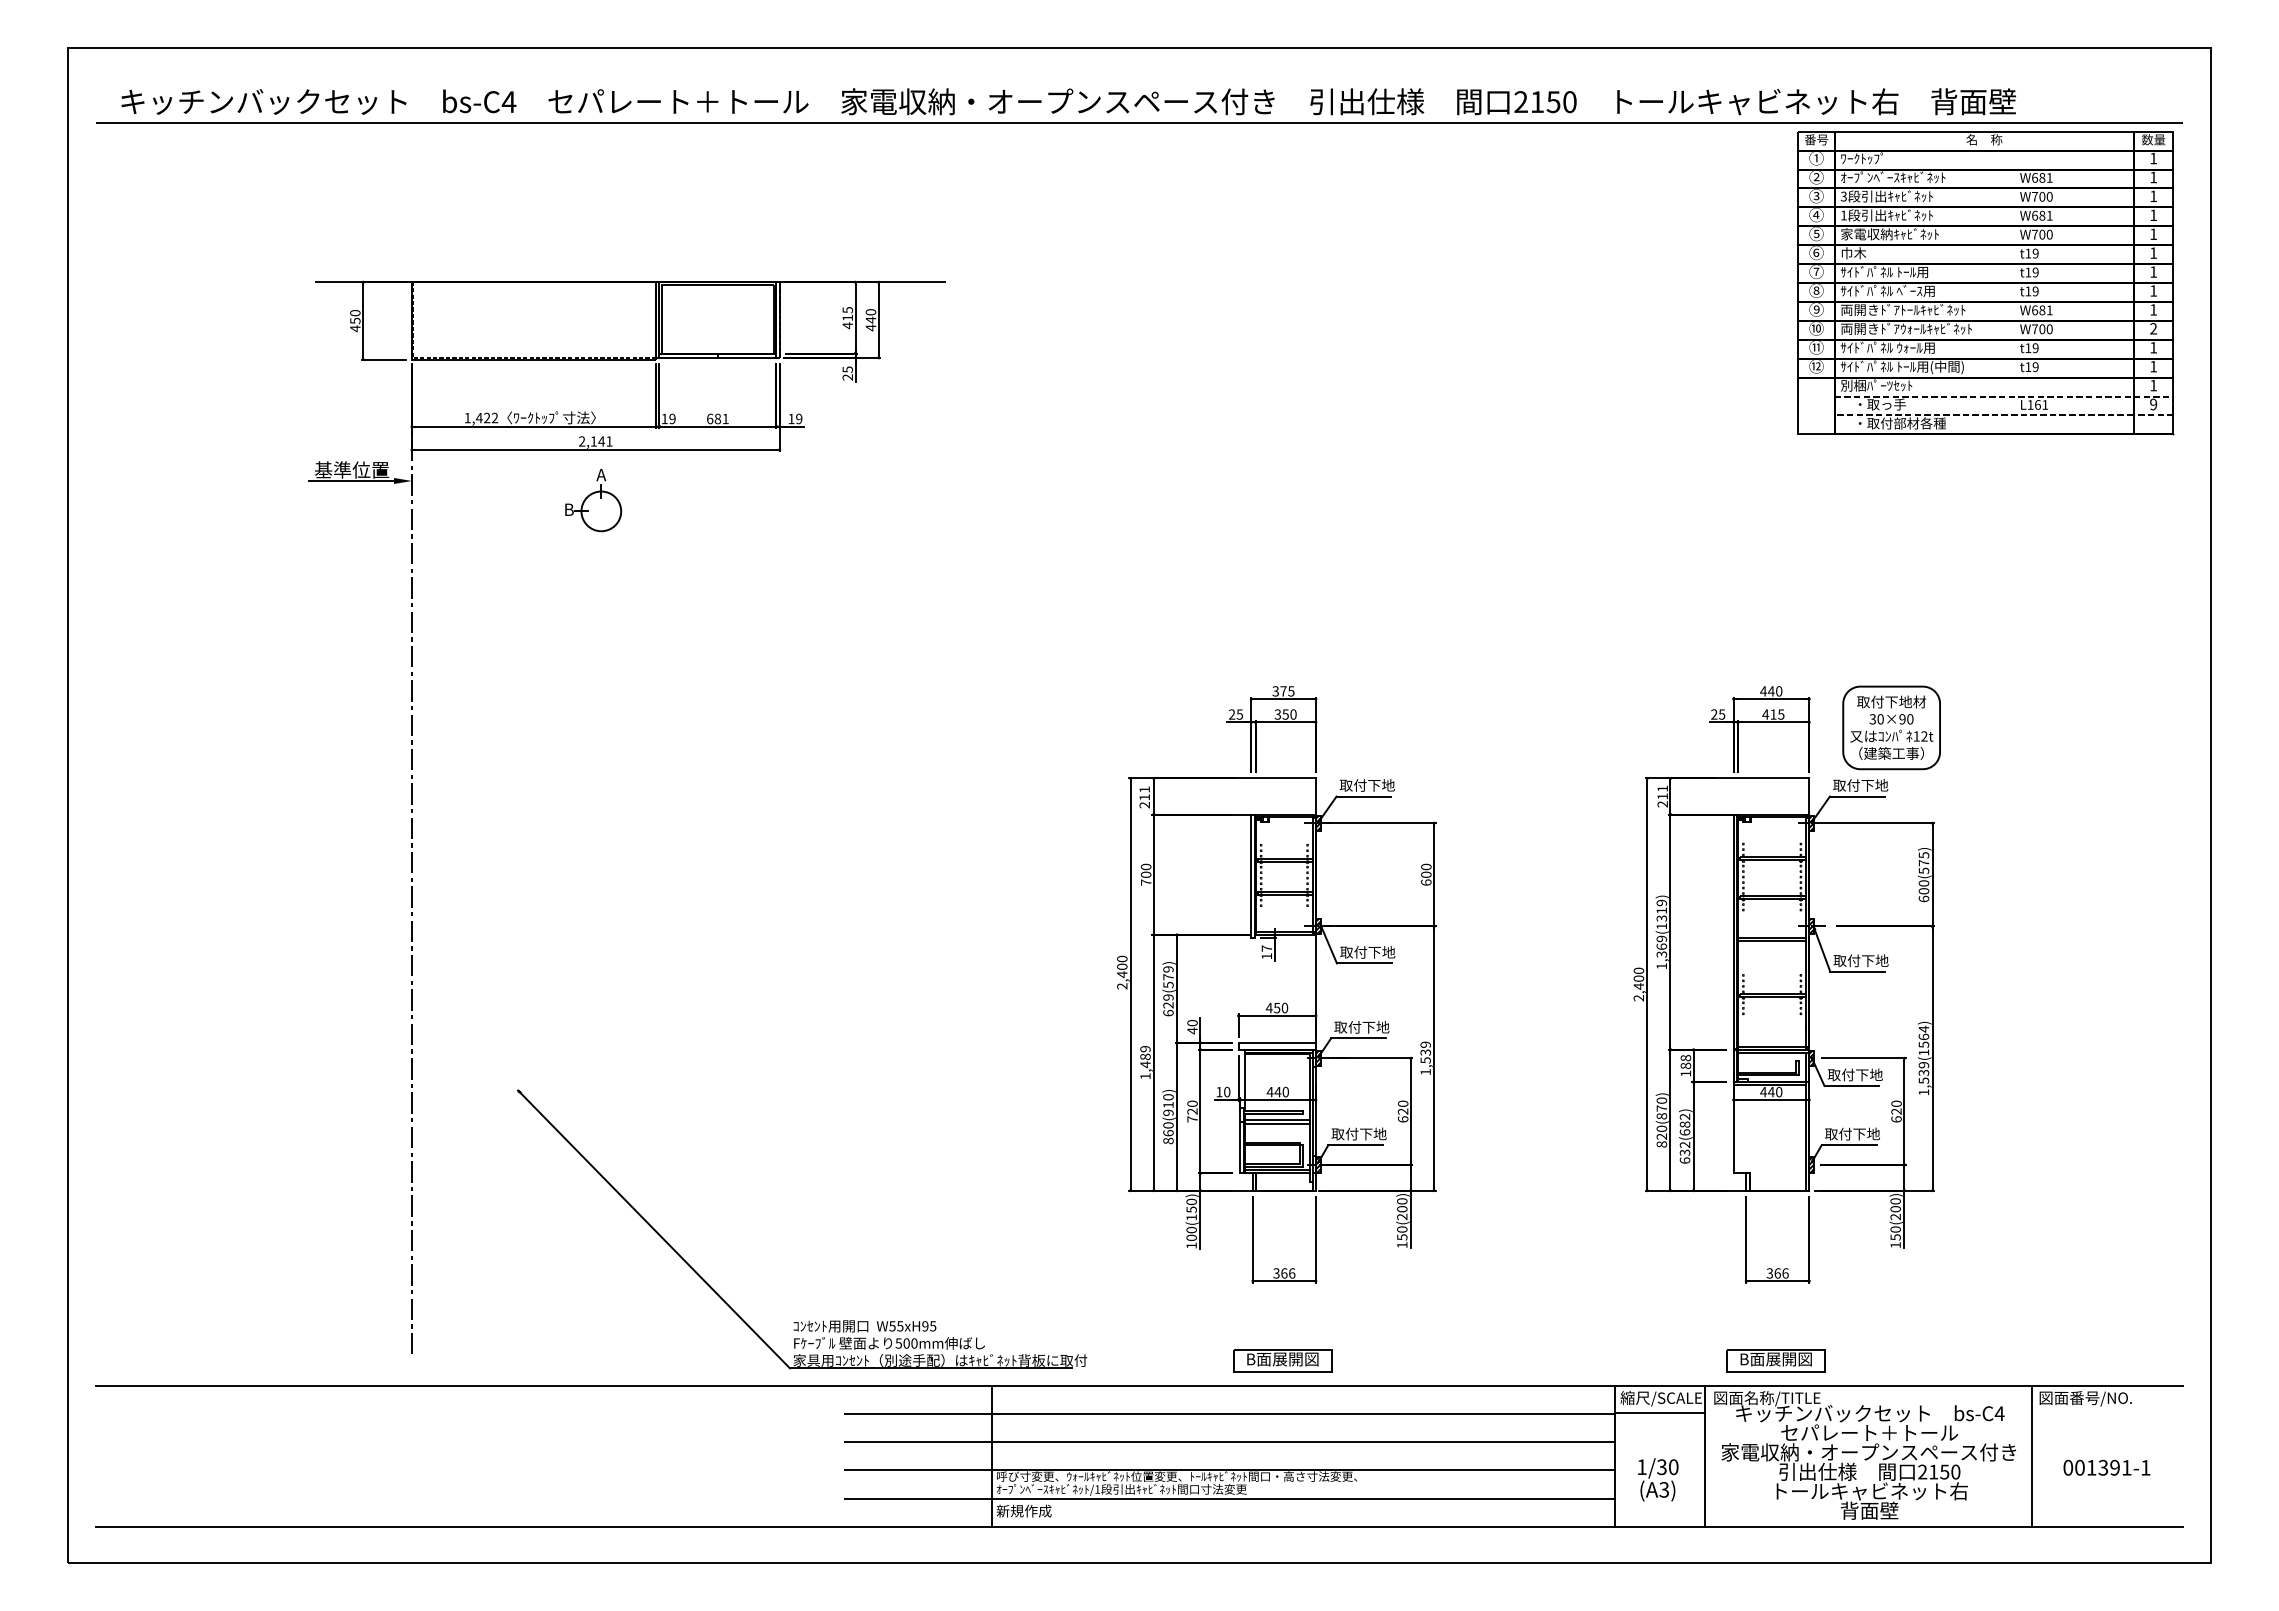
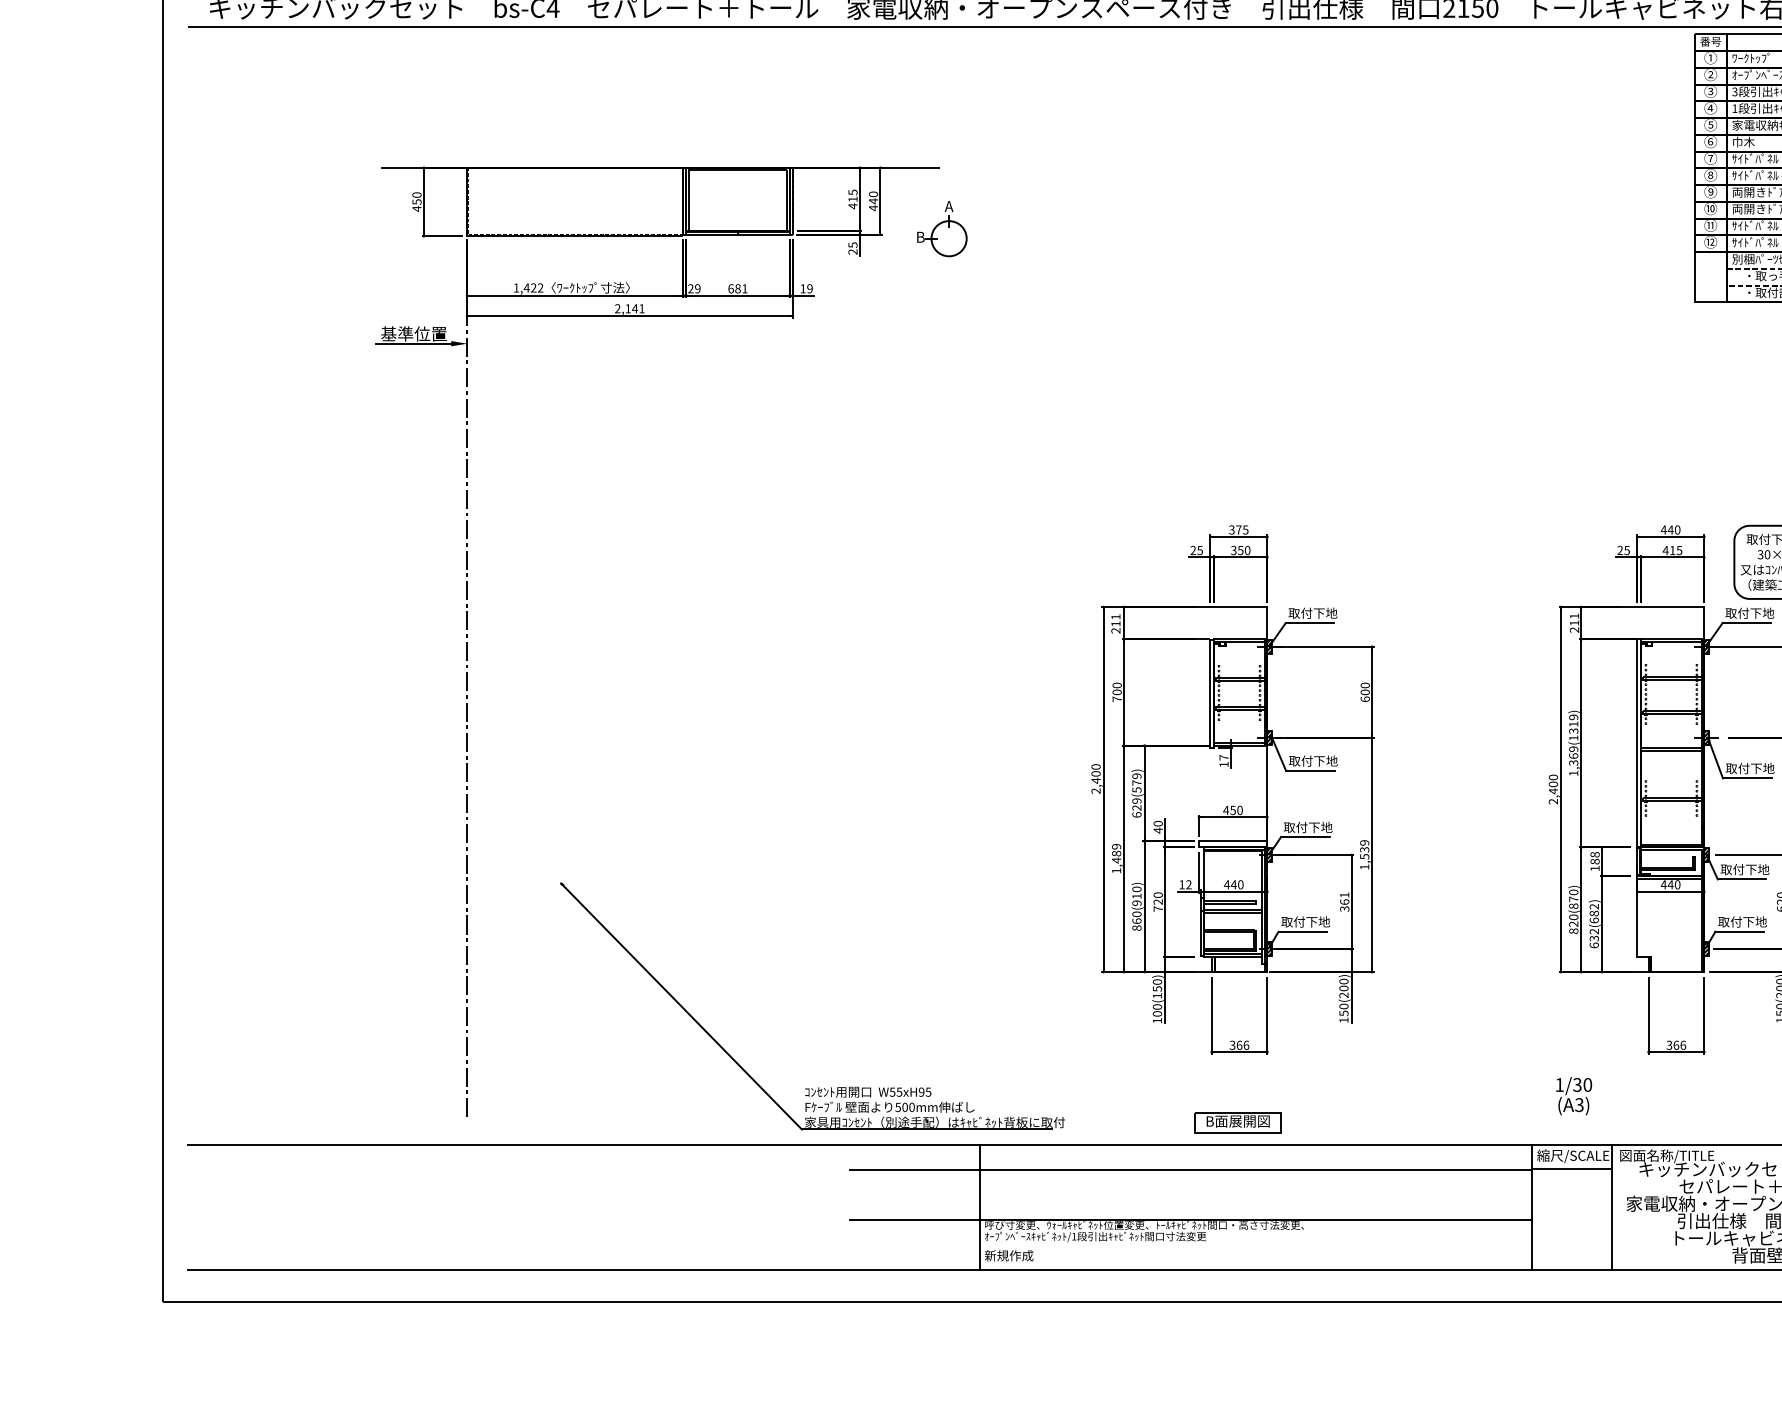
text: (664, 418) -> (690, 288), 19 -> 29
part: (593, 500) -> (942, 229), moved
text: (1227, 1092) -> (1189, 885), 10 -> 12
text: (1402, 1111) -> (1344, 901), 620 -> 361
part: (1775, 1360) -> (1674, 1122), removed
line: (1229, 1442) -> (1190, 1195), removed
text: (1658, 1479) -> (1574, 1095), moved
line: (1229, 1498) -> (1190, 1244), removed

